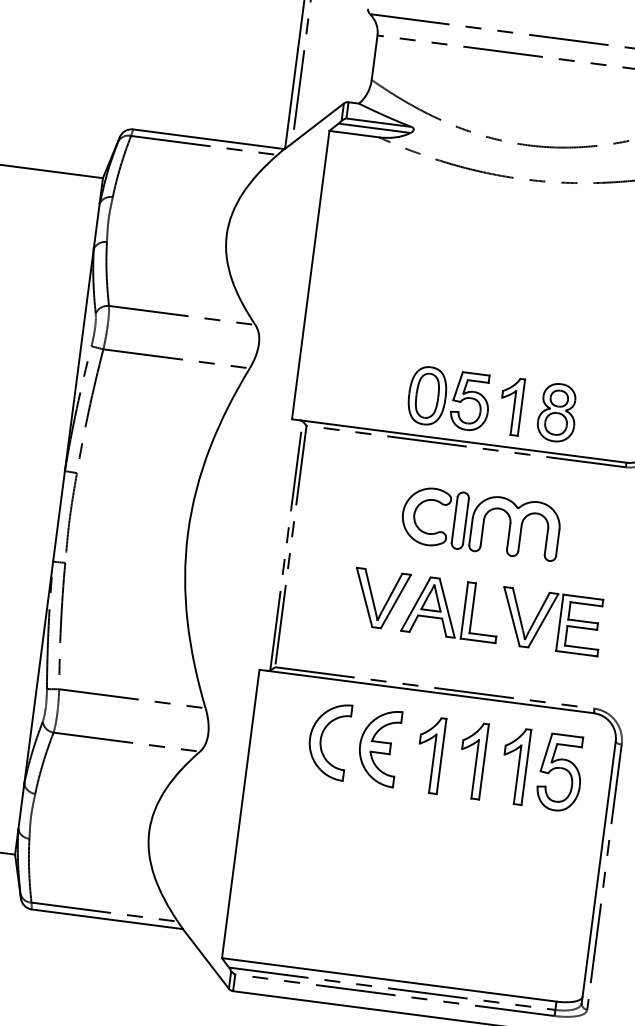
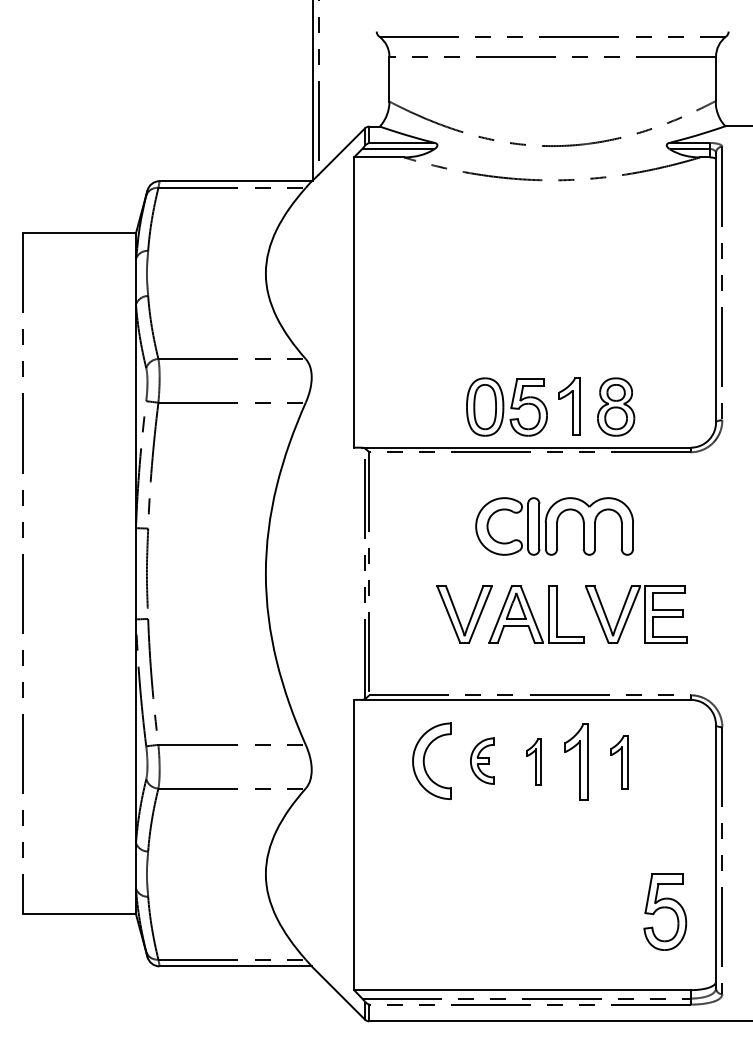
part: (378, 746) -> (481, 760), size x0.6
part: (429, 754) -> (533, 761), size x0.6
part: (515, 765) -> (619, 761), size x0.7
part: (560, 772) -> (665, 911), moved

